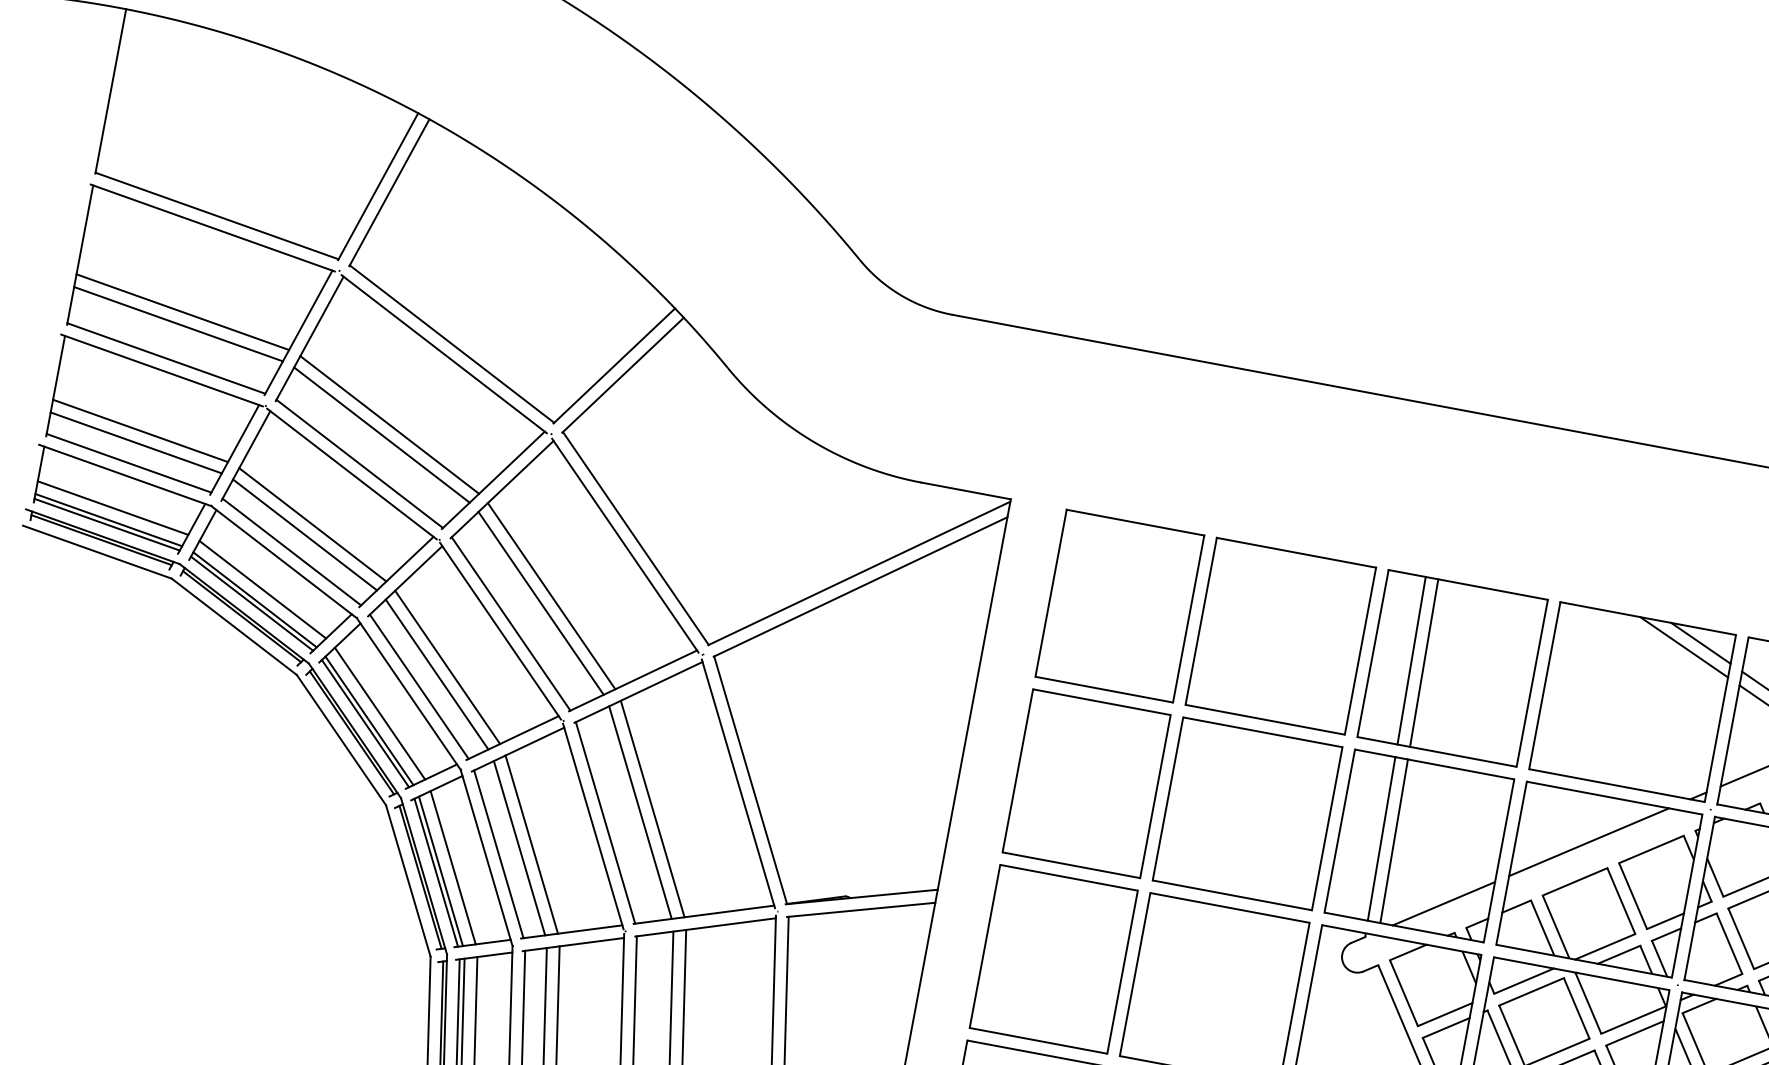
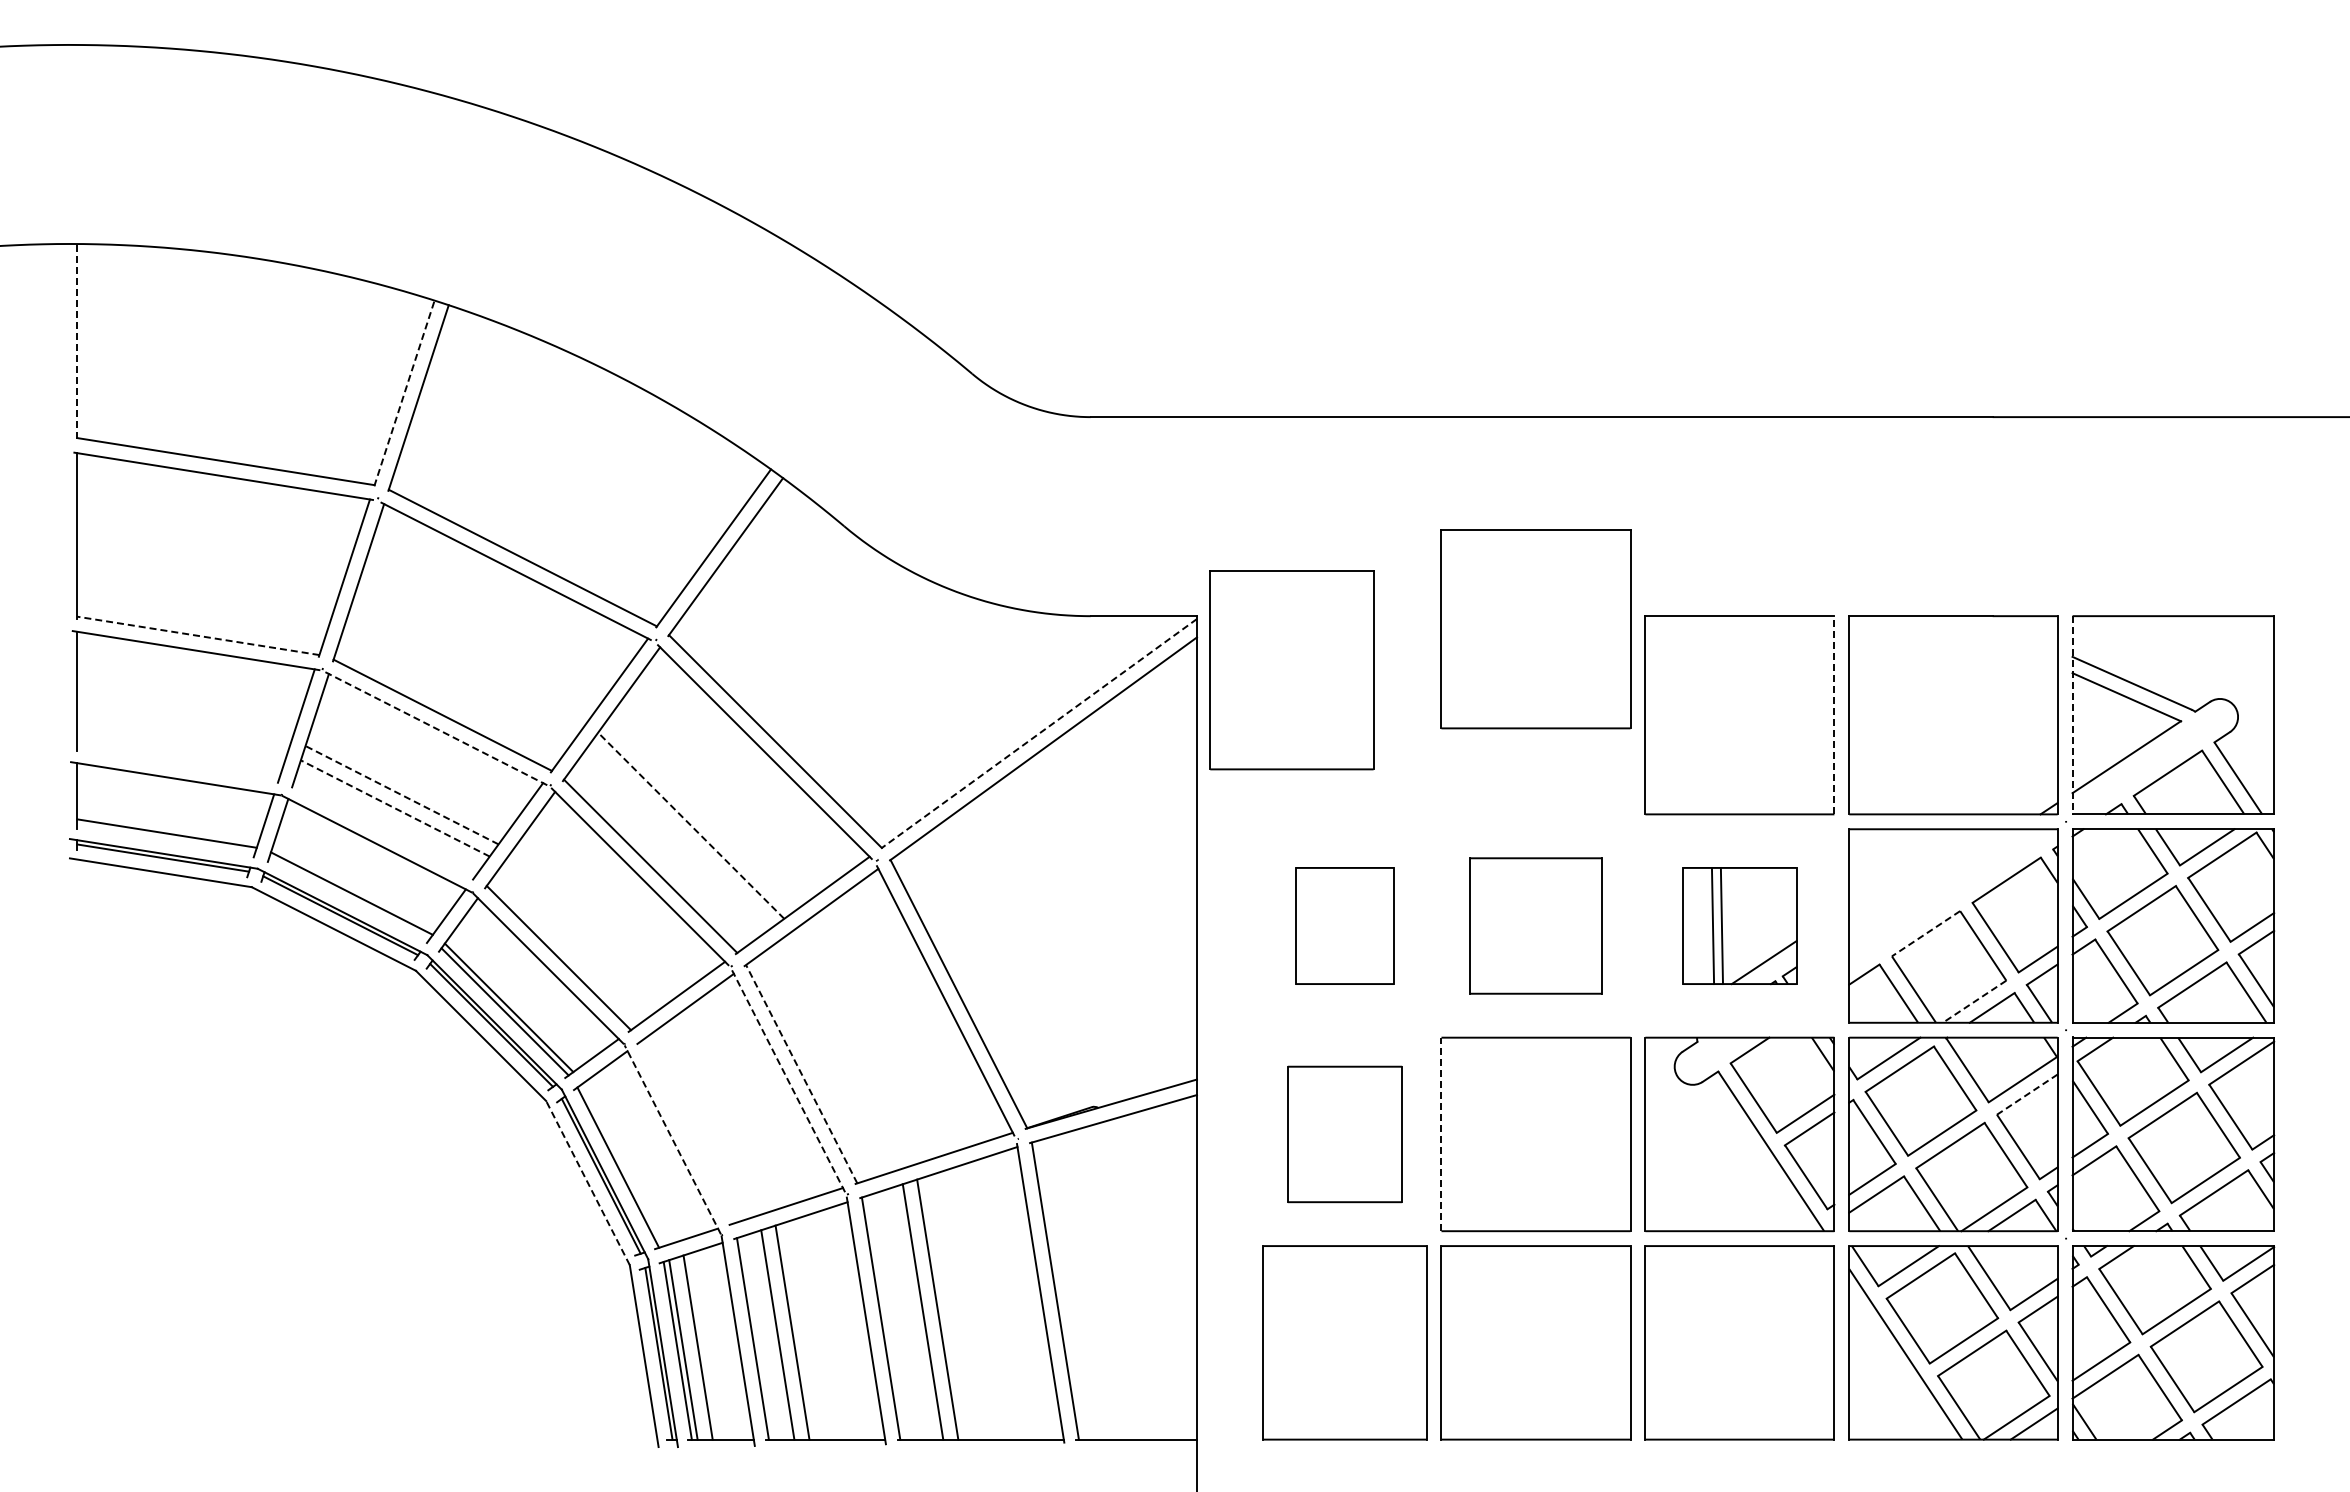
line: (110, 91) -> (77, 341), solid -> dashed
line: (378, 186) -> (404, 393), solid -> dashed
line: (183, 311) -> (207, 578), removed
line: (178, 323) -> (204, 593), removed
line: (166, 358) -> (198, 635), solid -> dashed
line: (389, 424) -> (468, 663), removed
line: (140, 430) -> (184, 724), removed
line: (381, 435) -> (461, 677), removed
line: (135, 442) -> (181, 738), removed
line: (128, 463) -> (177, 764), removed
line: (352, 474) -> (436, 728), solid -> dashed
line: (113, 507) -> (169, 818), removed
line: (312, 524) -> (401, 794), solid -> dashed
line: (107, 525) -> (166, 839), removed
line: (305, 534) -> (395, 808), solid -> dashed
line: (291, 551) -> (383, 830), removed
line: (858, 573) -> (1038, 733), solid -> dashed
line: (262, 589) -> (358, 880), removed
line: (551, 595) -> (691, 825), solid -> dashed
line: (541, 602) -> (680, 835), removed
line: (252, 603) -> (349, 898), removed
part: (1119, 606) -> (1291, 670), moved
part: (1280, 636) -> (1535, 629), moved
line: (1700, 643) -> (2018, 633), removed
line: (1683, 647) -> (2000, 641), removed
line: (1411, 660) -> (1691, 715), removed
line: (1423, 663) -> (1705, 715), removed
line: (447, 667) -> (586, 929), removed
line: (436, 674) -> (576, 940), removed
line: (1532, 682) -> (1834, 714), solid -> dashed
line: (379, 713) -> (519, 997), removed
line: (1732, 721) -> (2072, 715), solid -> dashed
part: (1086, 783) -> (1344, 925), size x0.6
line: (652, 808) -> (852, 1047), removed
line: (640, 812) -> (839, 1054), removed
part: (1247, 813) -> (1535, 925), size x0.7
line: (605, 823) -> (801, 1074), solid -> dashed
line: (593, 826) -> (788, 1080), solid -> dashed
line: (1588, 842) -> (1933, 885), removed
line: (531, 844) -> (721, 1114), removed
part: (1419, 845) -> (1739, 925), size x0.6
line: (519, 848) -> (708, 1121), removed
line: (498, 853) -> (685, 1132), removed
line: (486, 857) -> (672, 1139), solid -> dashed
line: (453, 867) -> (636, 1158), removed
line: (441, 871) -> (623, 1165), removed
line: (407, 880) -> (587, 1182), solid -> dashed
line: (1575, 881) -> (1926, 933), solid -> dashed
line: (1605, 947) -> (1974, 1002), solid -> dashed
part: (1053, 959) -> (1344, 1134), size x0.7
line: (1135, 974) -> (1441, 1134), solid -> dashed
line: (1634, 1033) -> (2026, 1094), solid -> dashed

